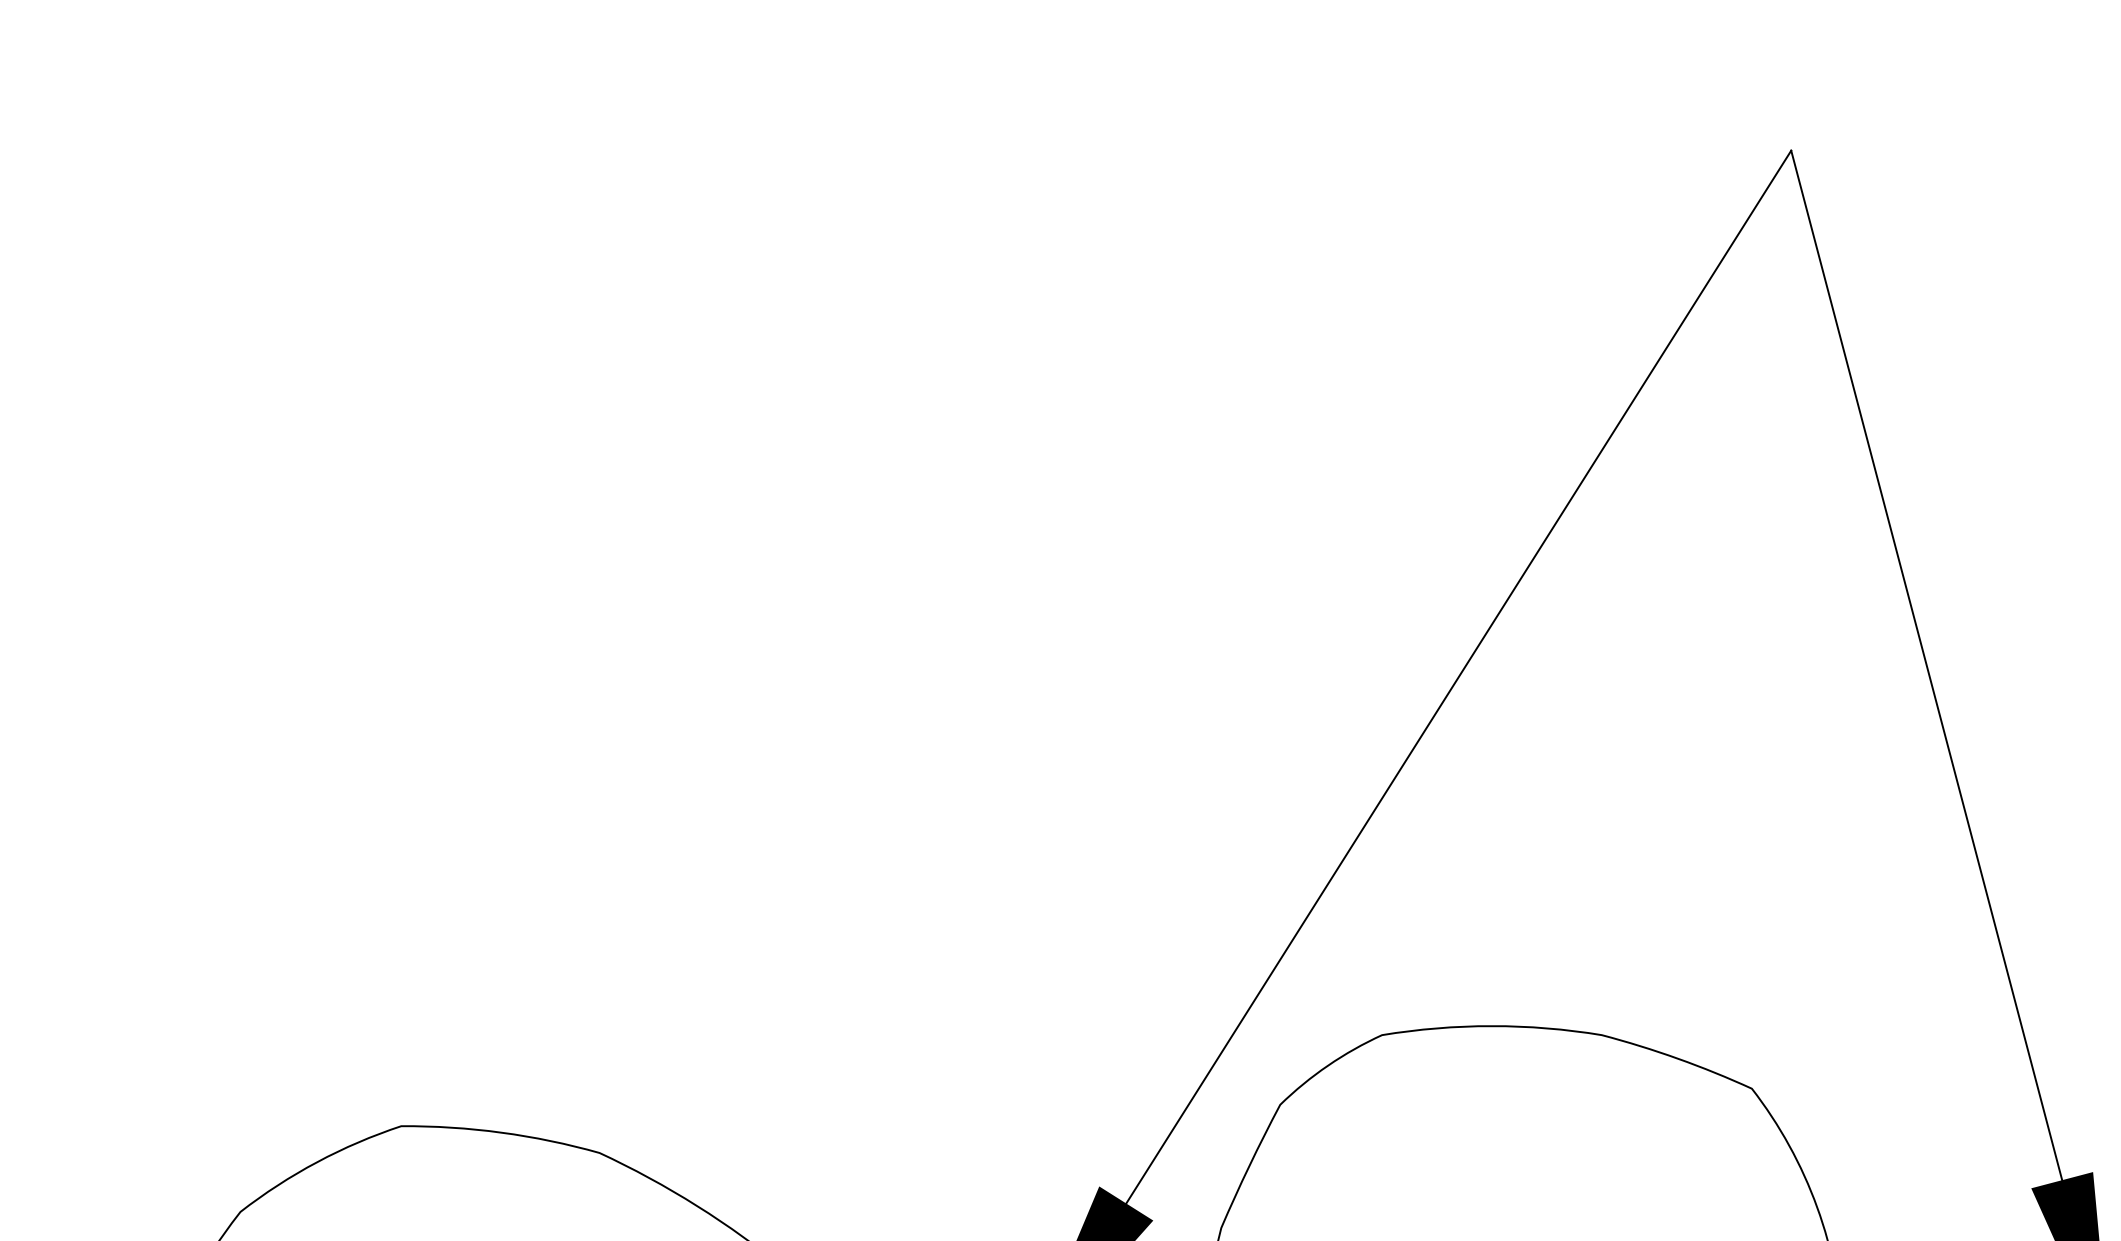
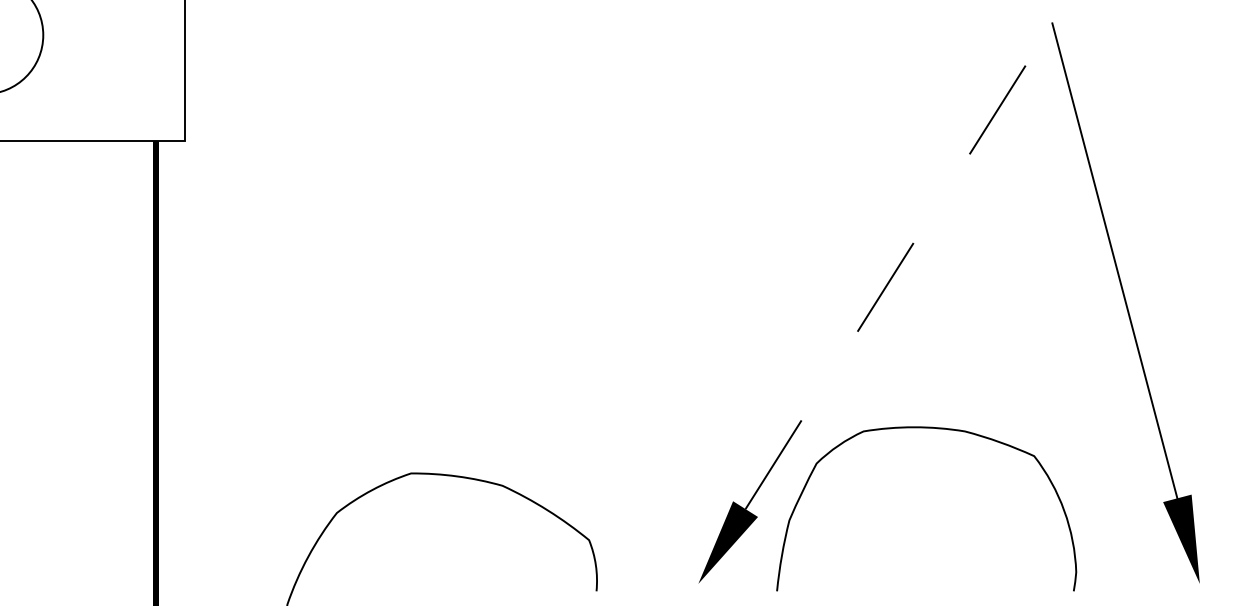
line: (1459, 675) -> (899, 265), solid -> dashed

